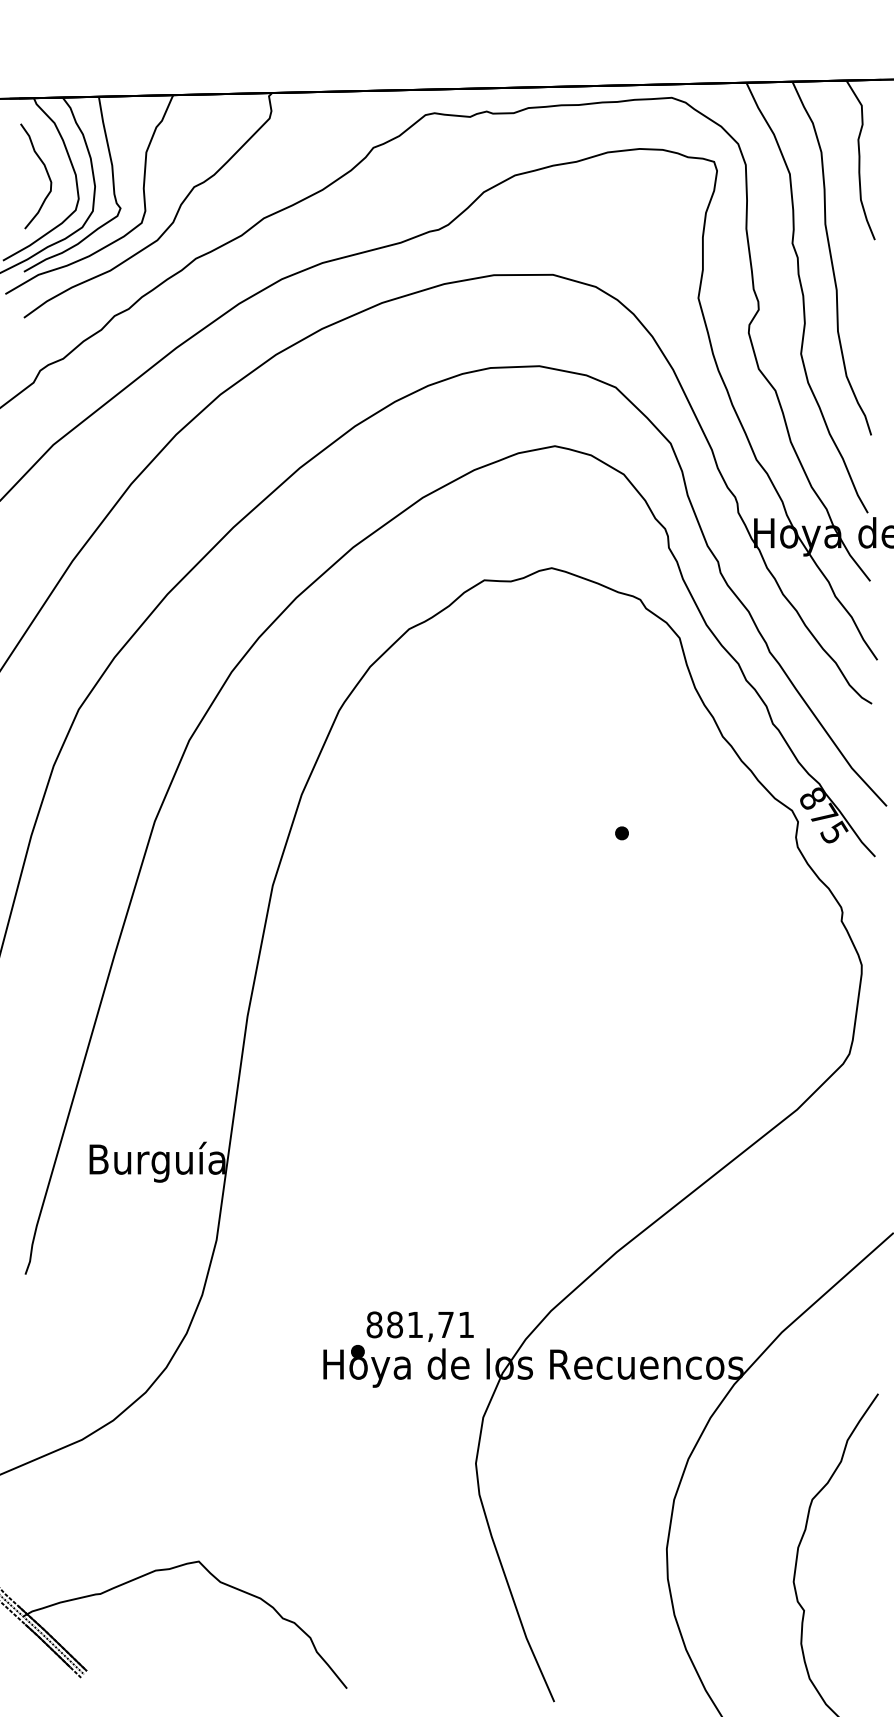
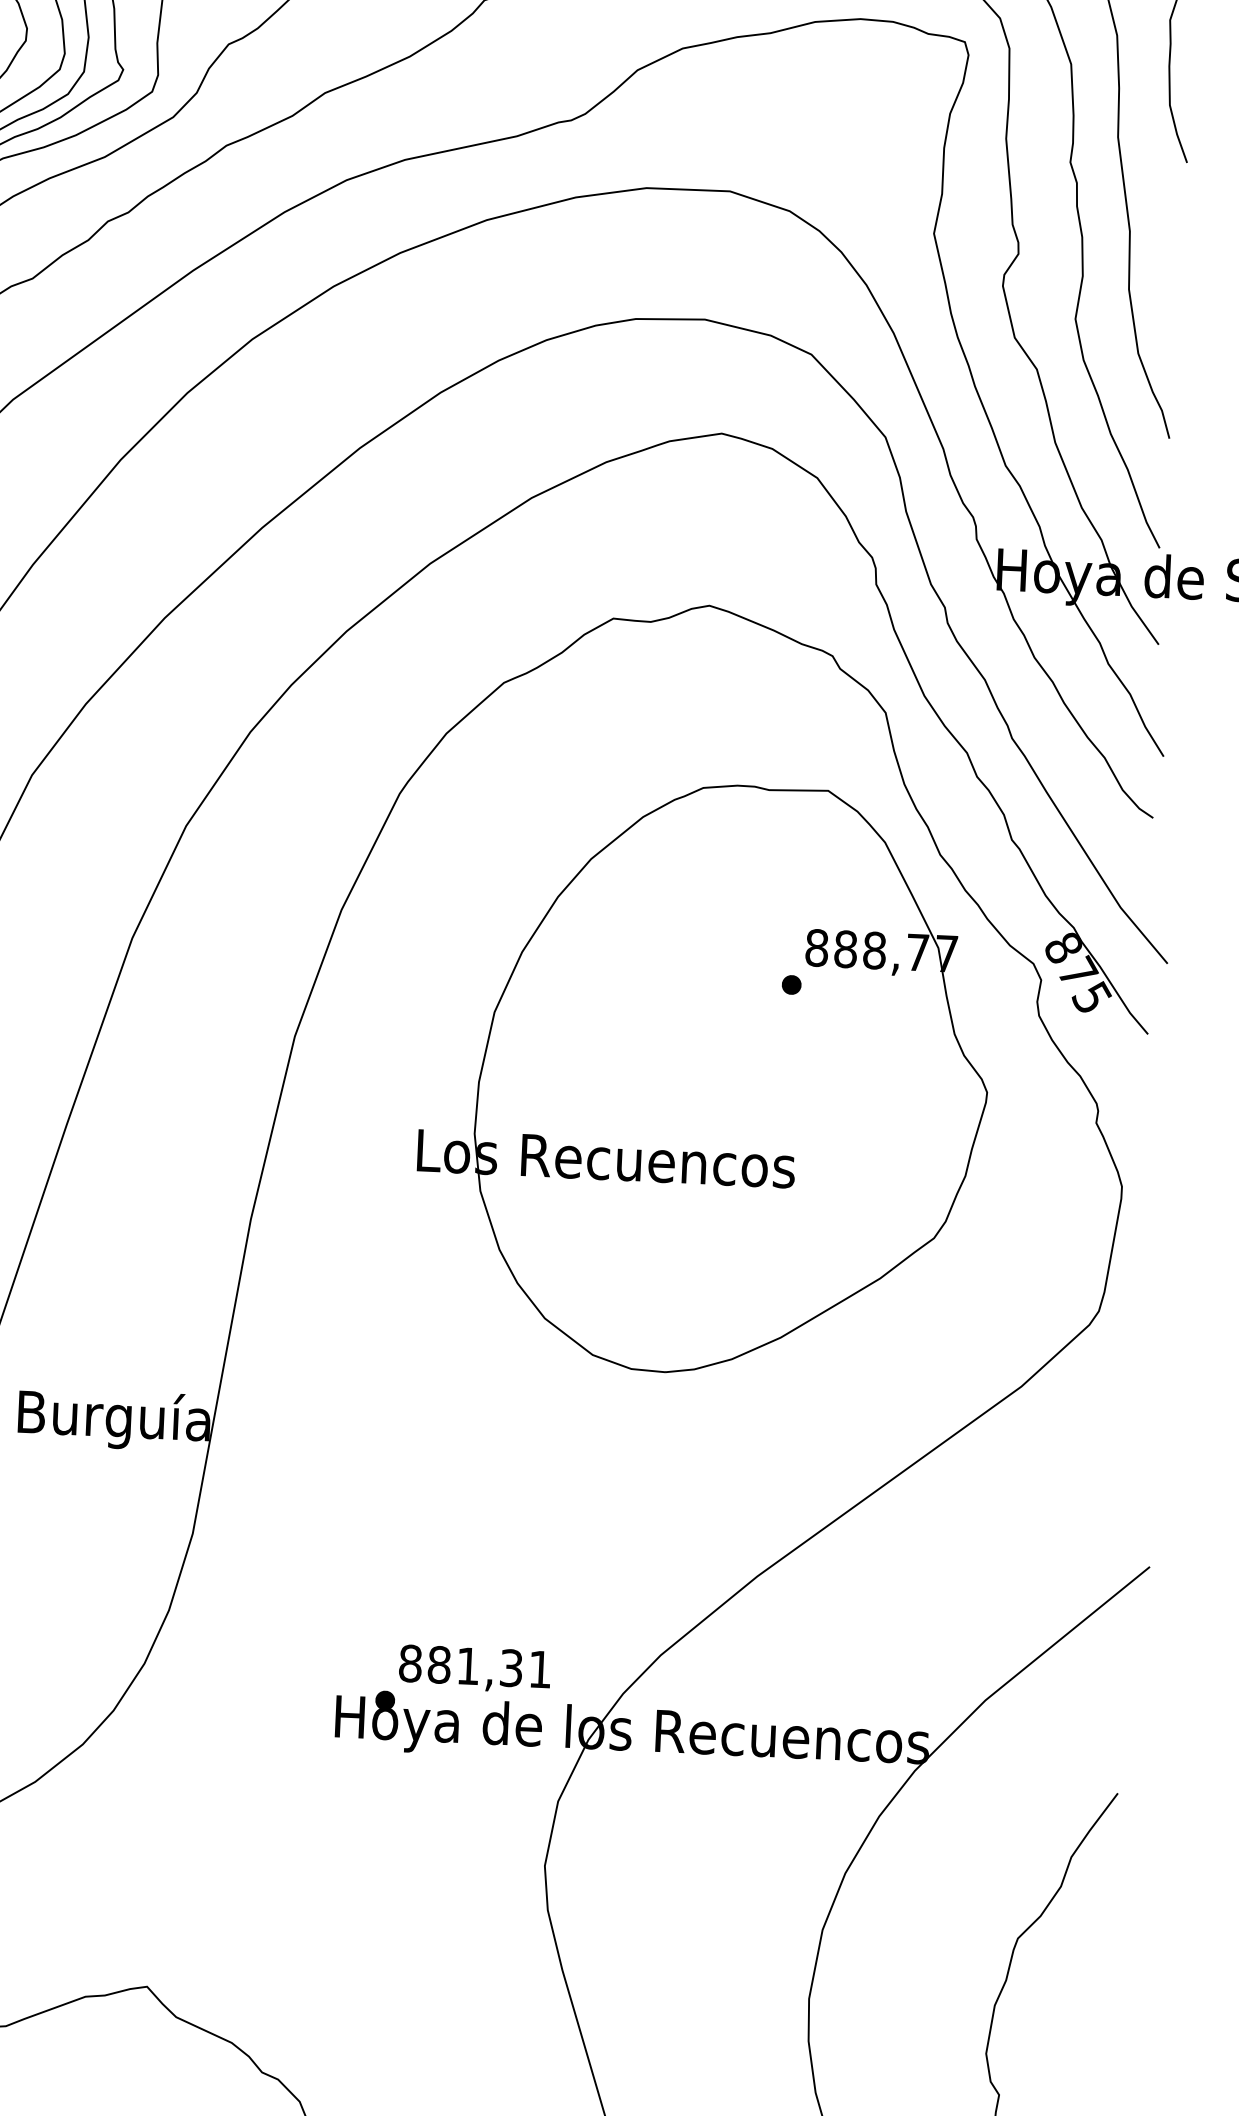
part: (563, 902) -> (704, 1078), added
text: (445, 1324) -> (510, 1667), 881,71 -> 881,31

